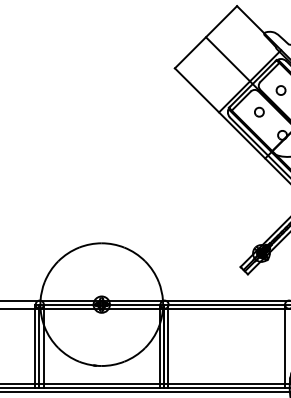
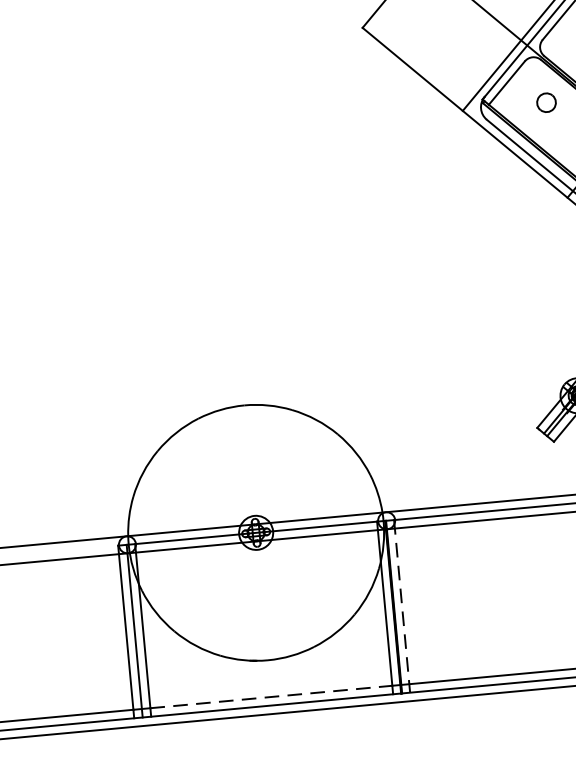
line: (168, 346) -> (402, 606), solid -> dashed
line: (102, 383) -> (272, 696), solid -> dashed

